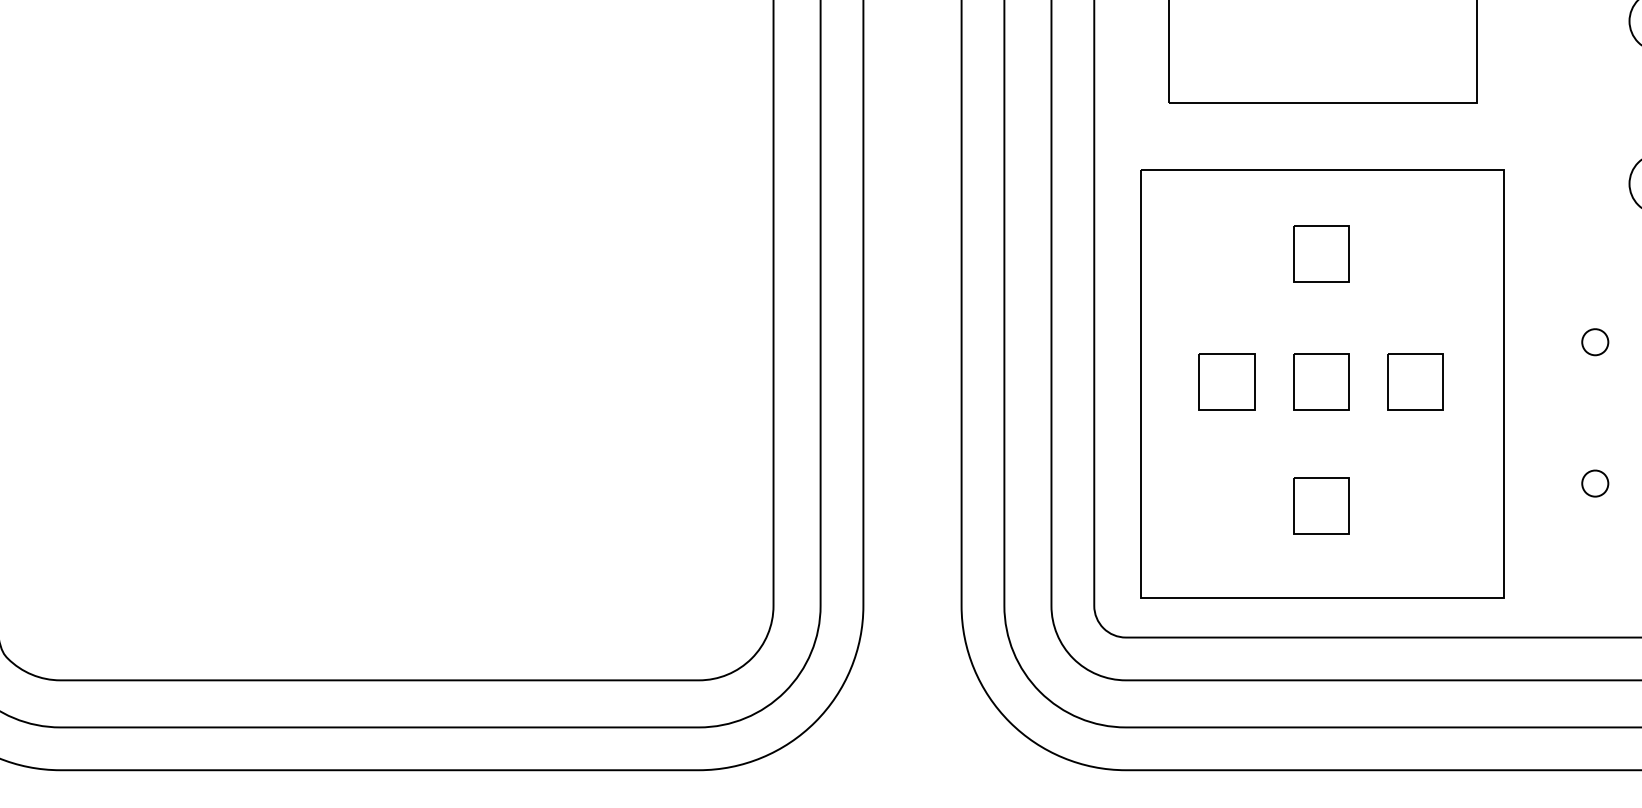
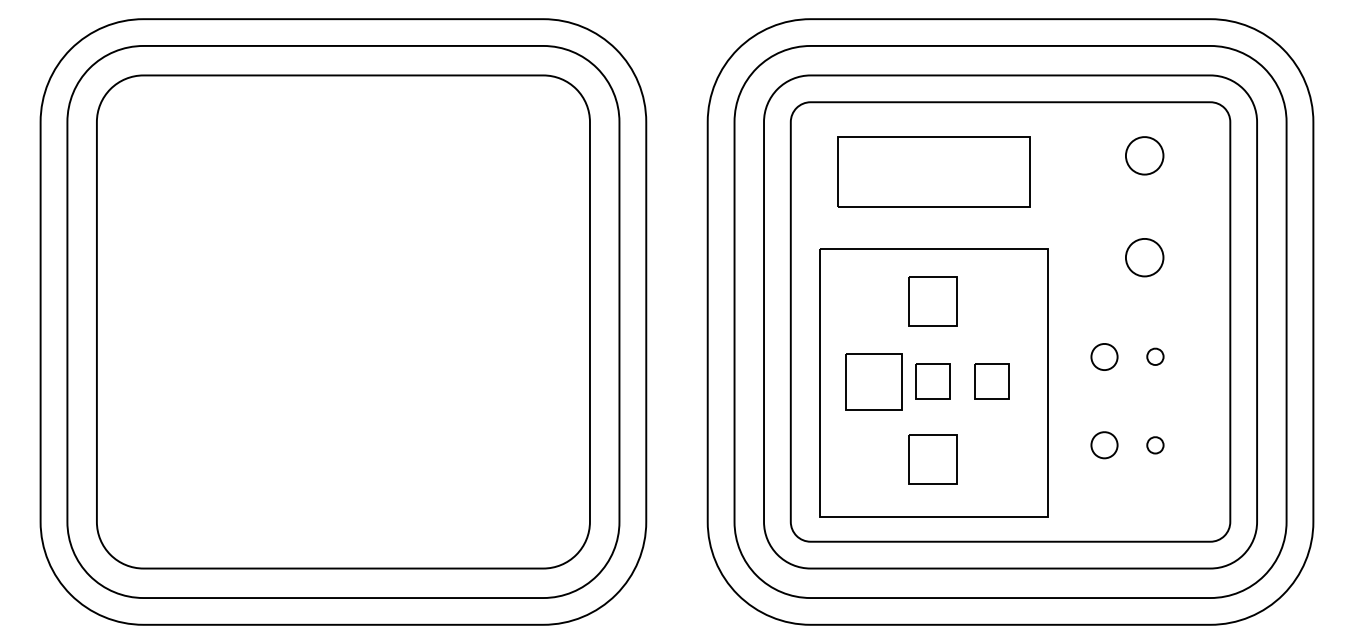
part: (1320, 253) -> (932, 301), size x1.4
part: (1595, 341) -> (1104, 356), size x1.6
part: (1227, 381) -> (874, 381), size x1.6
part: (1595, 483) -> (1104, 445), size x1.6
part: (1320, 506) -> (932, 459), size x1.4

